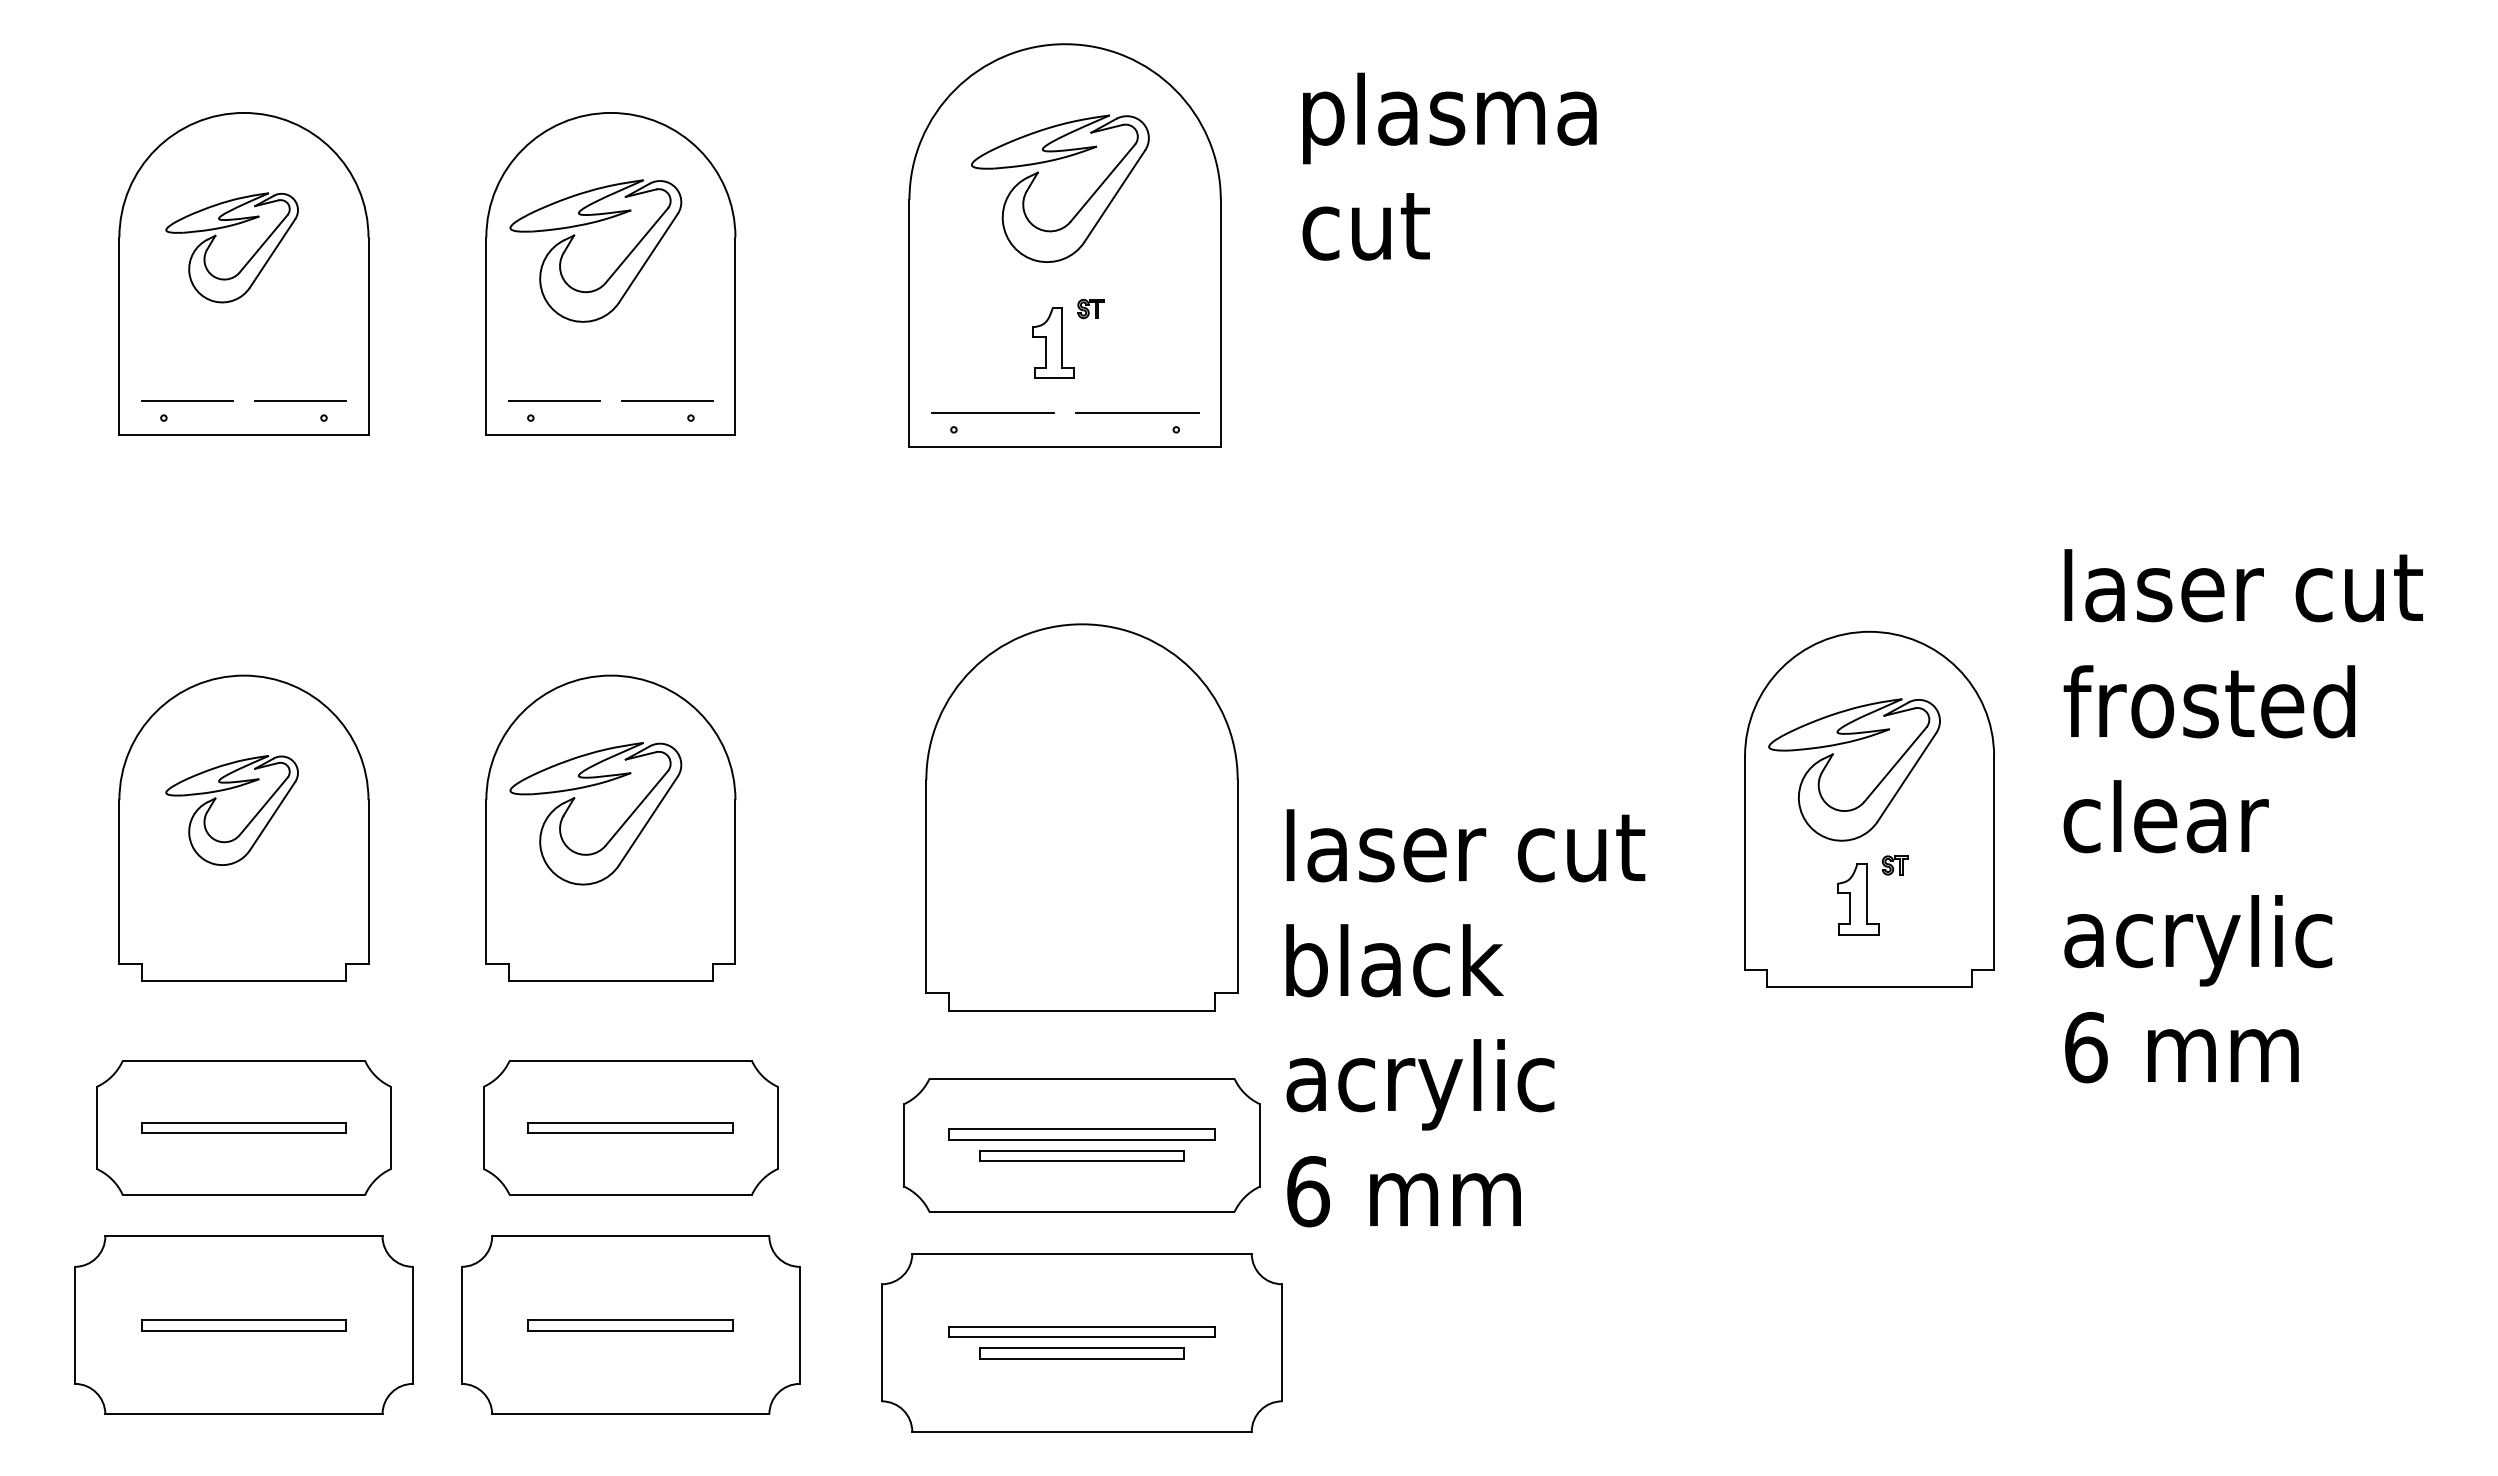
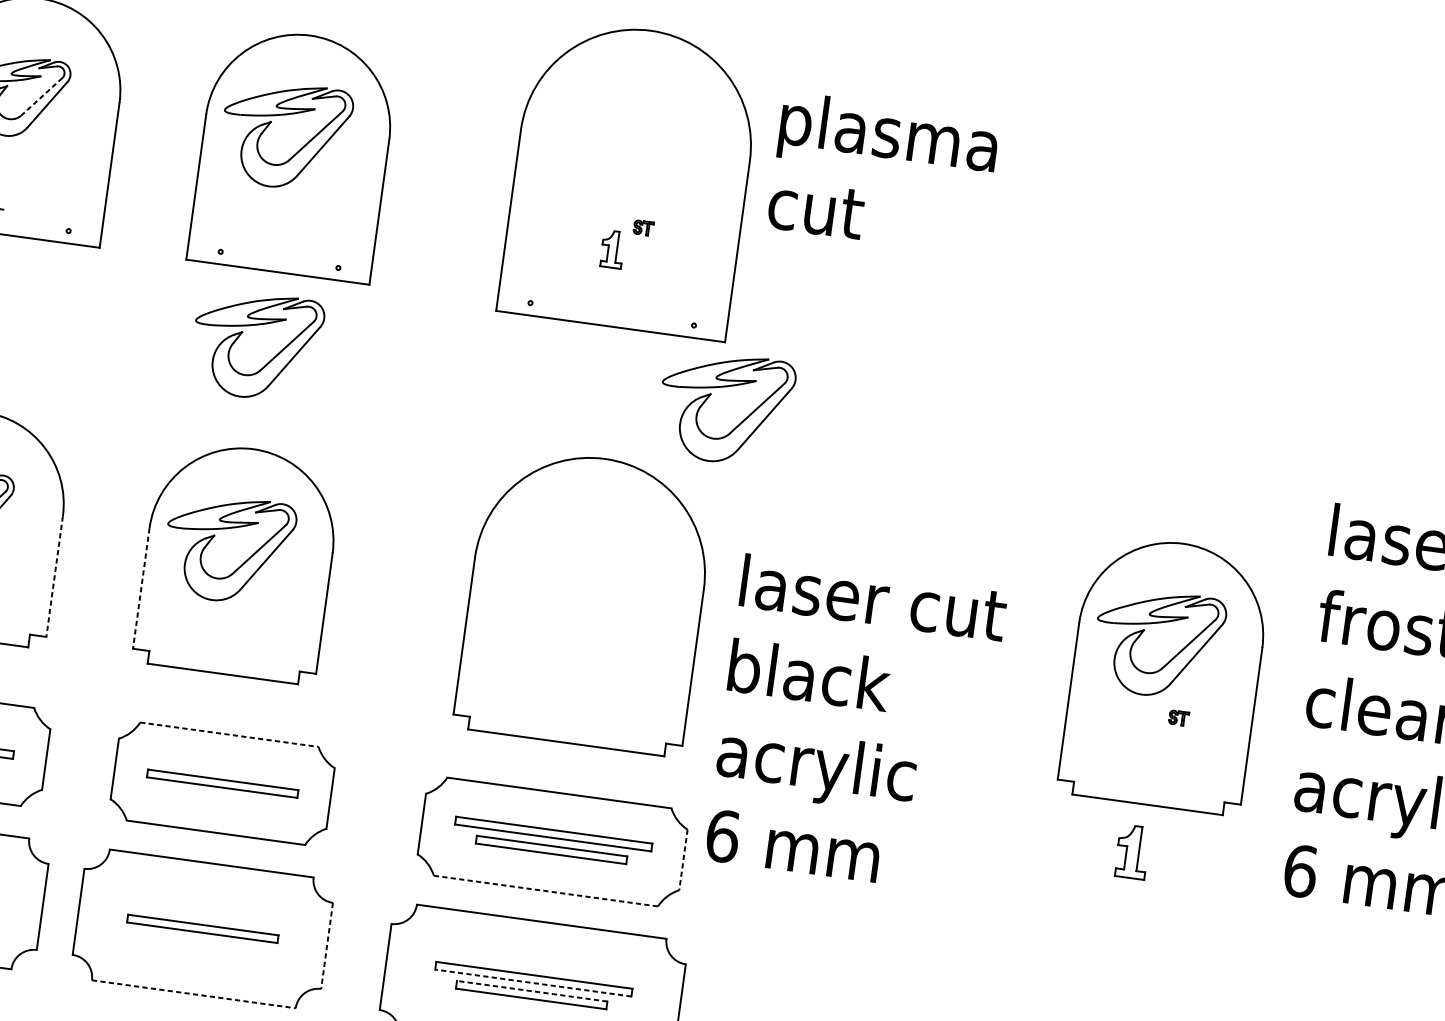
text: (1449, 166) -> (883, 173), moved
part: (1036, 177) -> (709, 397), moved
line: (263, 244) -> (41, 97), solid -> dashed
part: (1053, 342) -> (612, 248), size x0.7
line: (300, 401) -> (53, 216), removed
line: (553, 401) -> (239, 241), removed
line: (667, 401) -> (322, 253), removed
line: (992, 413) -> (560, 294), removed
line: (1137, 413) -> (667, 309), removed
part: (575, 521) -> (243, 332), added
line: (368, 882) -> (54, 576), solid -> dashed
line: (486, 882) -> (141, 588), solid -> dashed
part: (1858, 899) -> (1132, 851), moved
text: (1465, 1018) -> (855, 724), moved
line: (631, 1061) -> (229, 734), solid -> dashed
line: (1259, 1145) -> (683, 859), solid -> dashed
line: (1082, 1212) -> (546, 891), solid -> dashed
line: (799, 1325) -> (326, 945), solid -> dashed
line: (1081, 1337) -> (532, 983), solid -> dashed
line: (1081, 1348) -> (531, 991), solid -> dashed
line: (630, 1414) -> (193, 994), solid -> dashed

